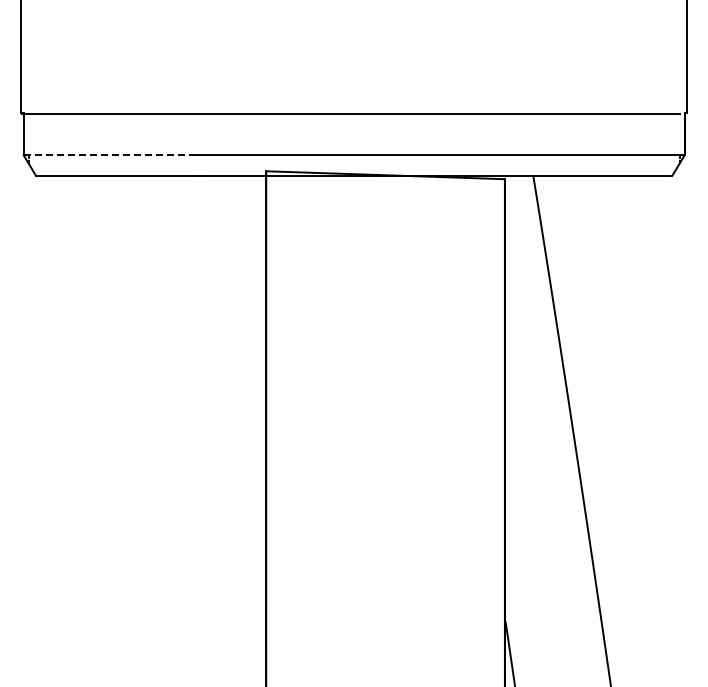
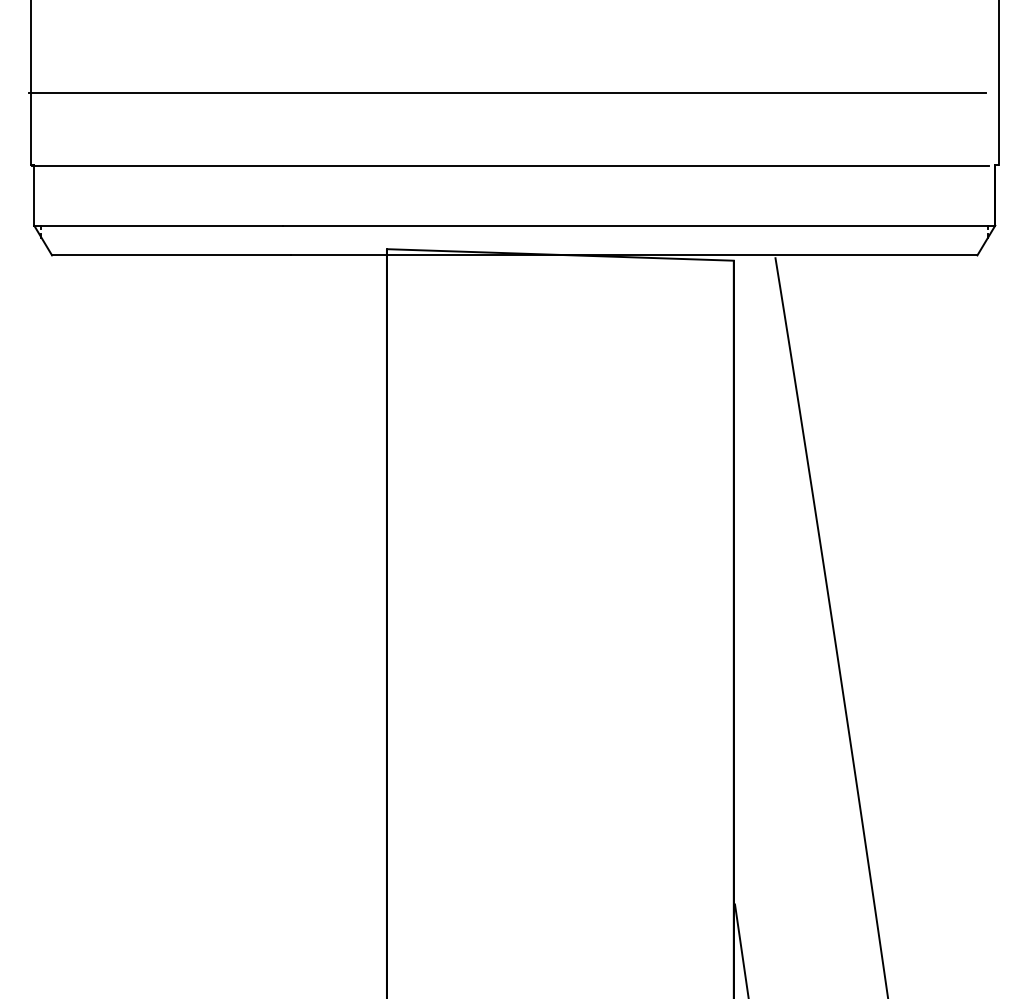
line: (348, 63) -> (506, 92), added
line: (109, 155) -> (159, 226), dashed -> solid

